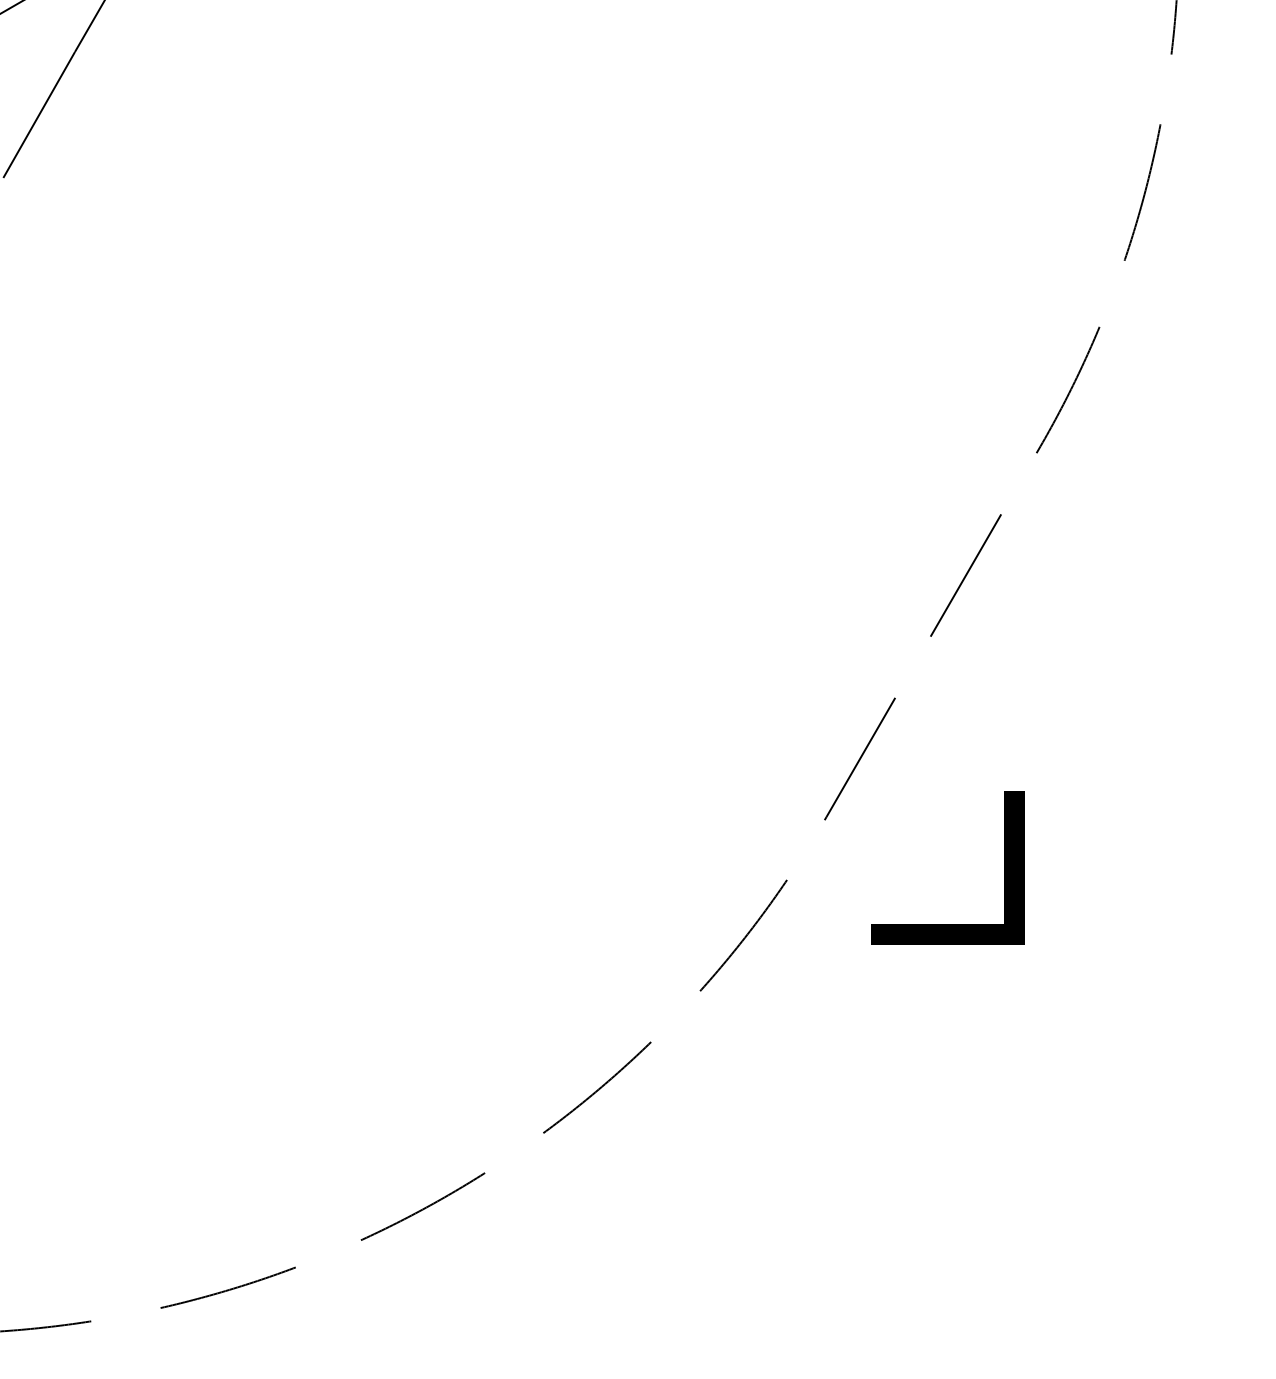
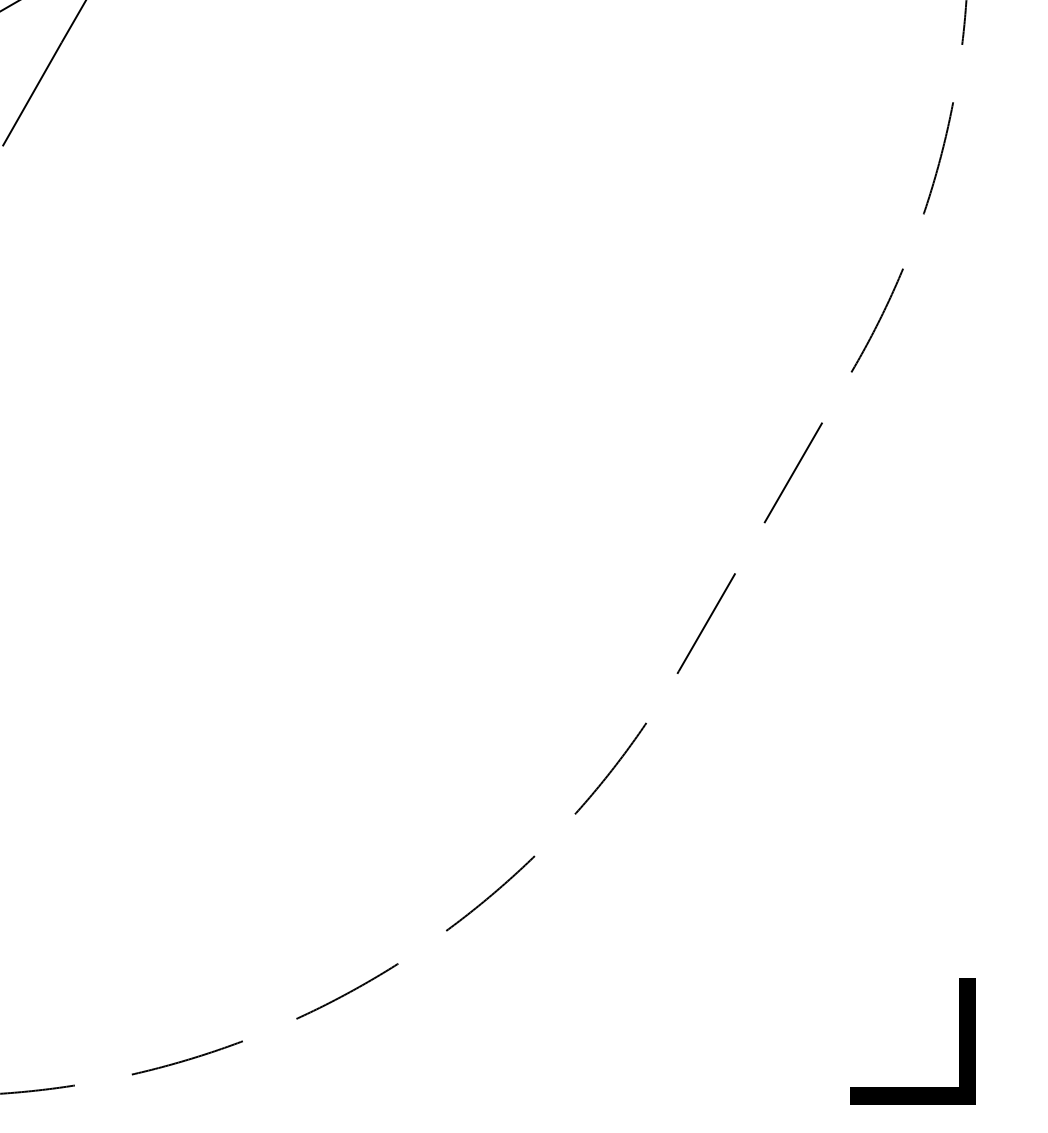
line: (947, 924) -> (912, 1087), moved

